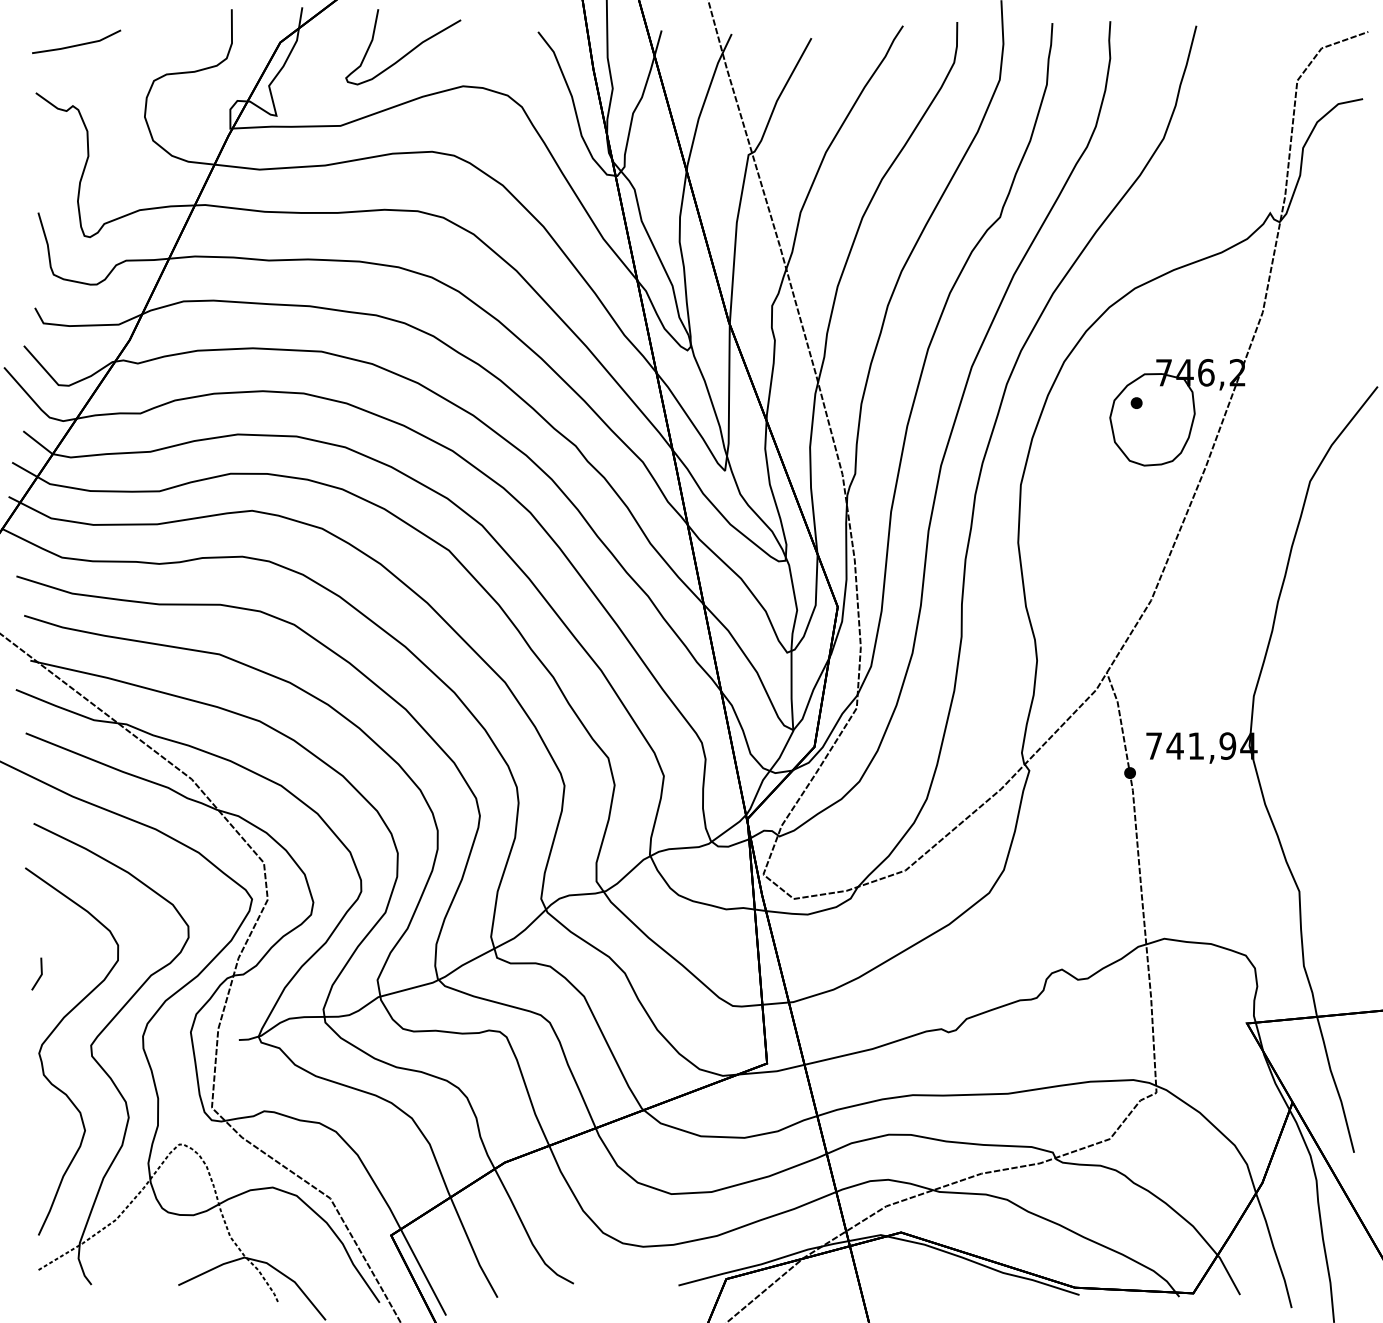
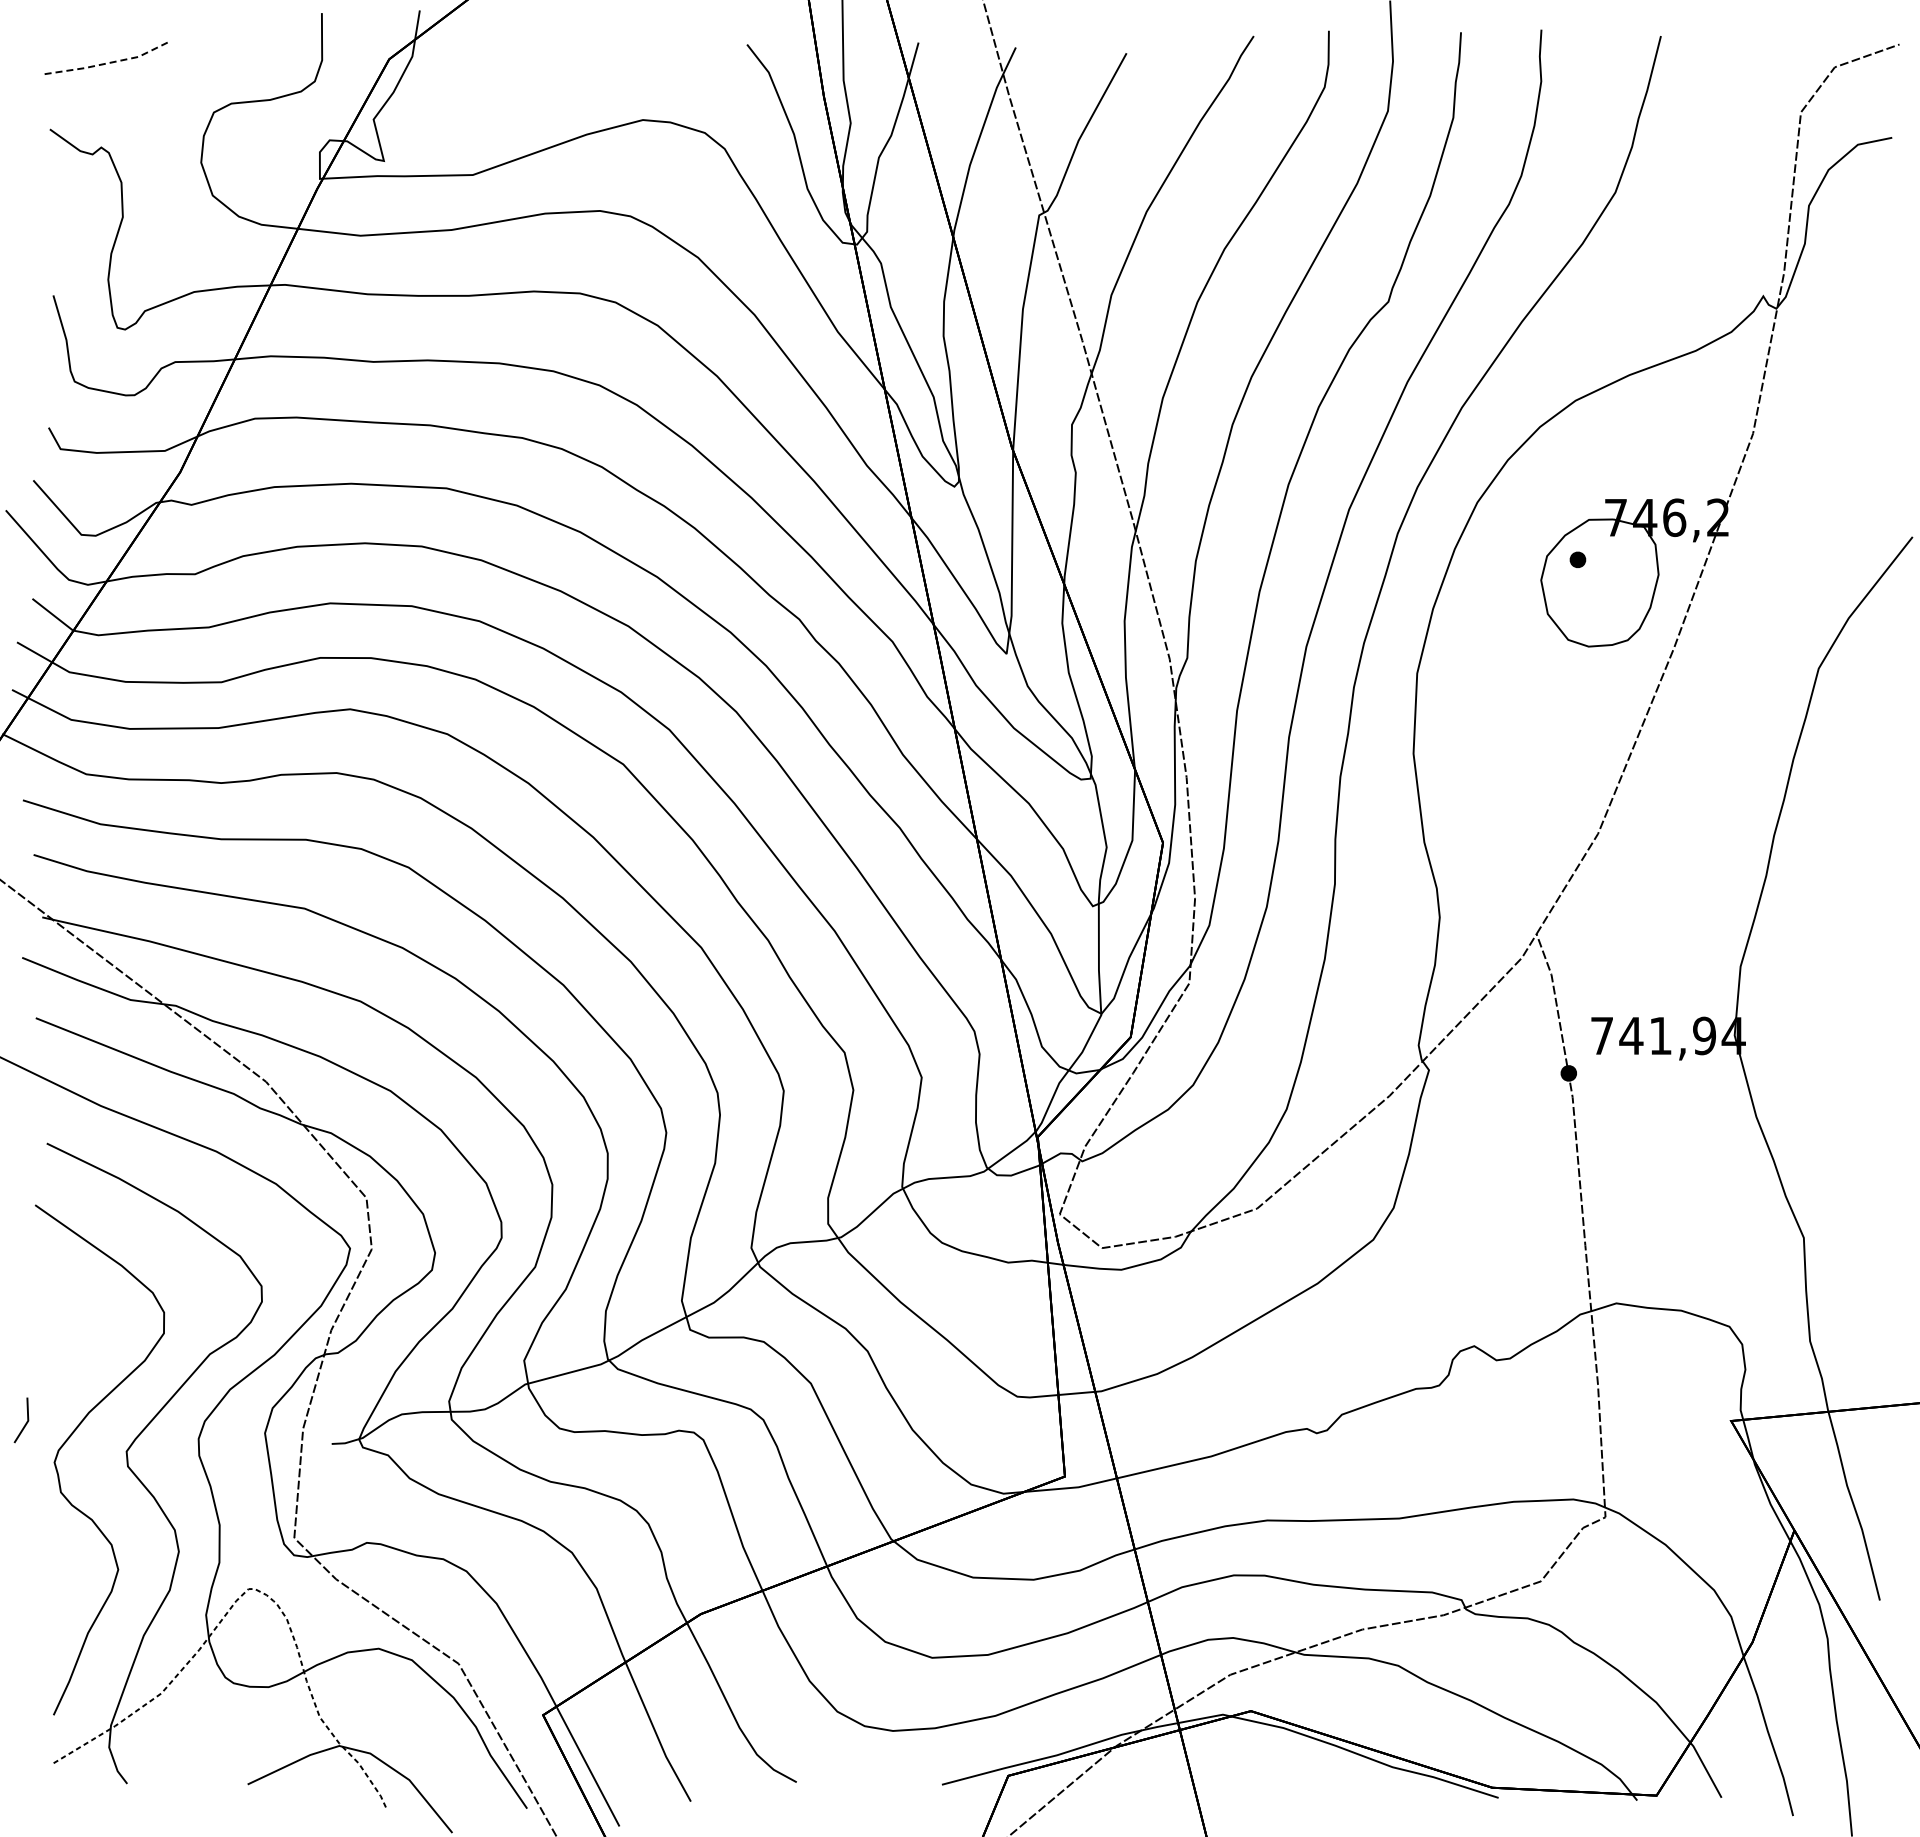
line: (78, 45) -> (108, 63), solid -> dashed
curve: (406, 53) -> (564, 74), removed
line: (39, 976) -> (25, 1423), moved

